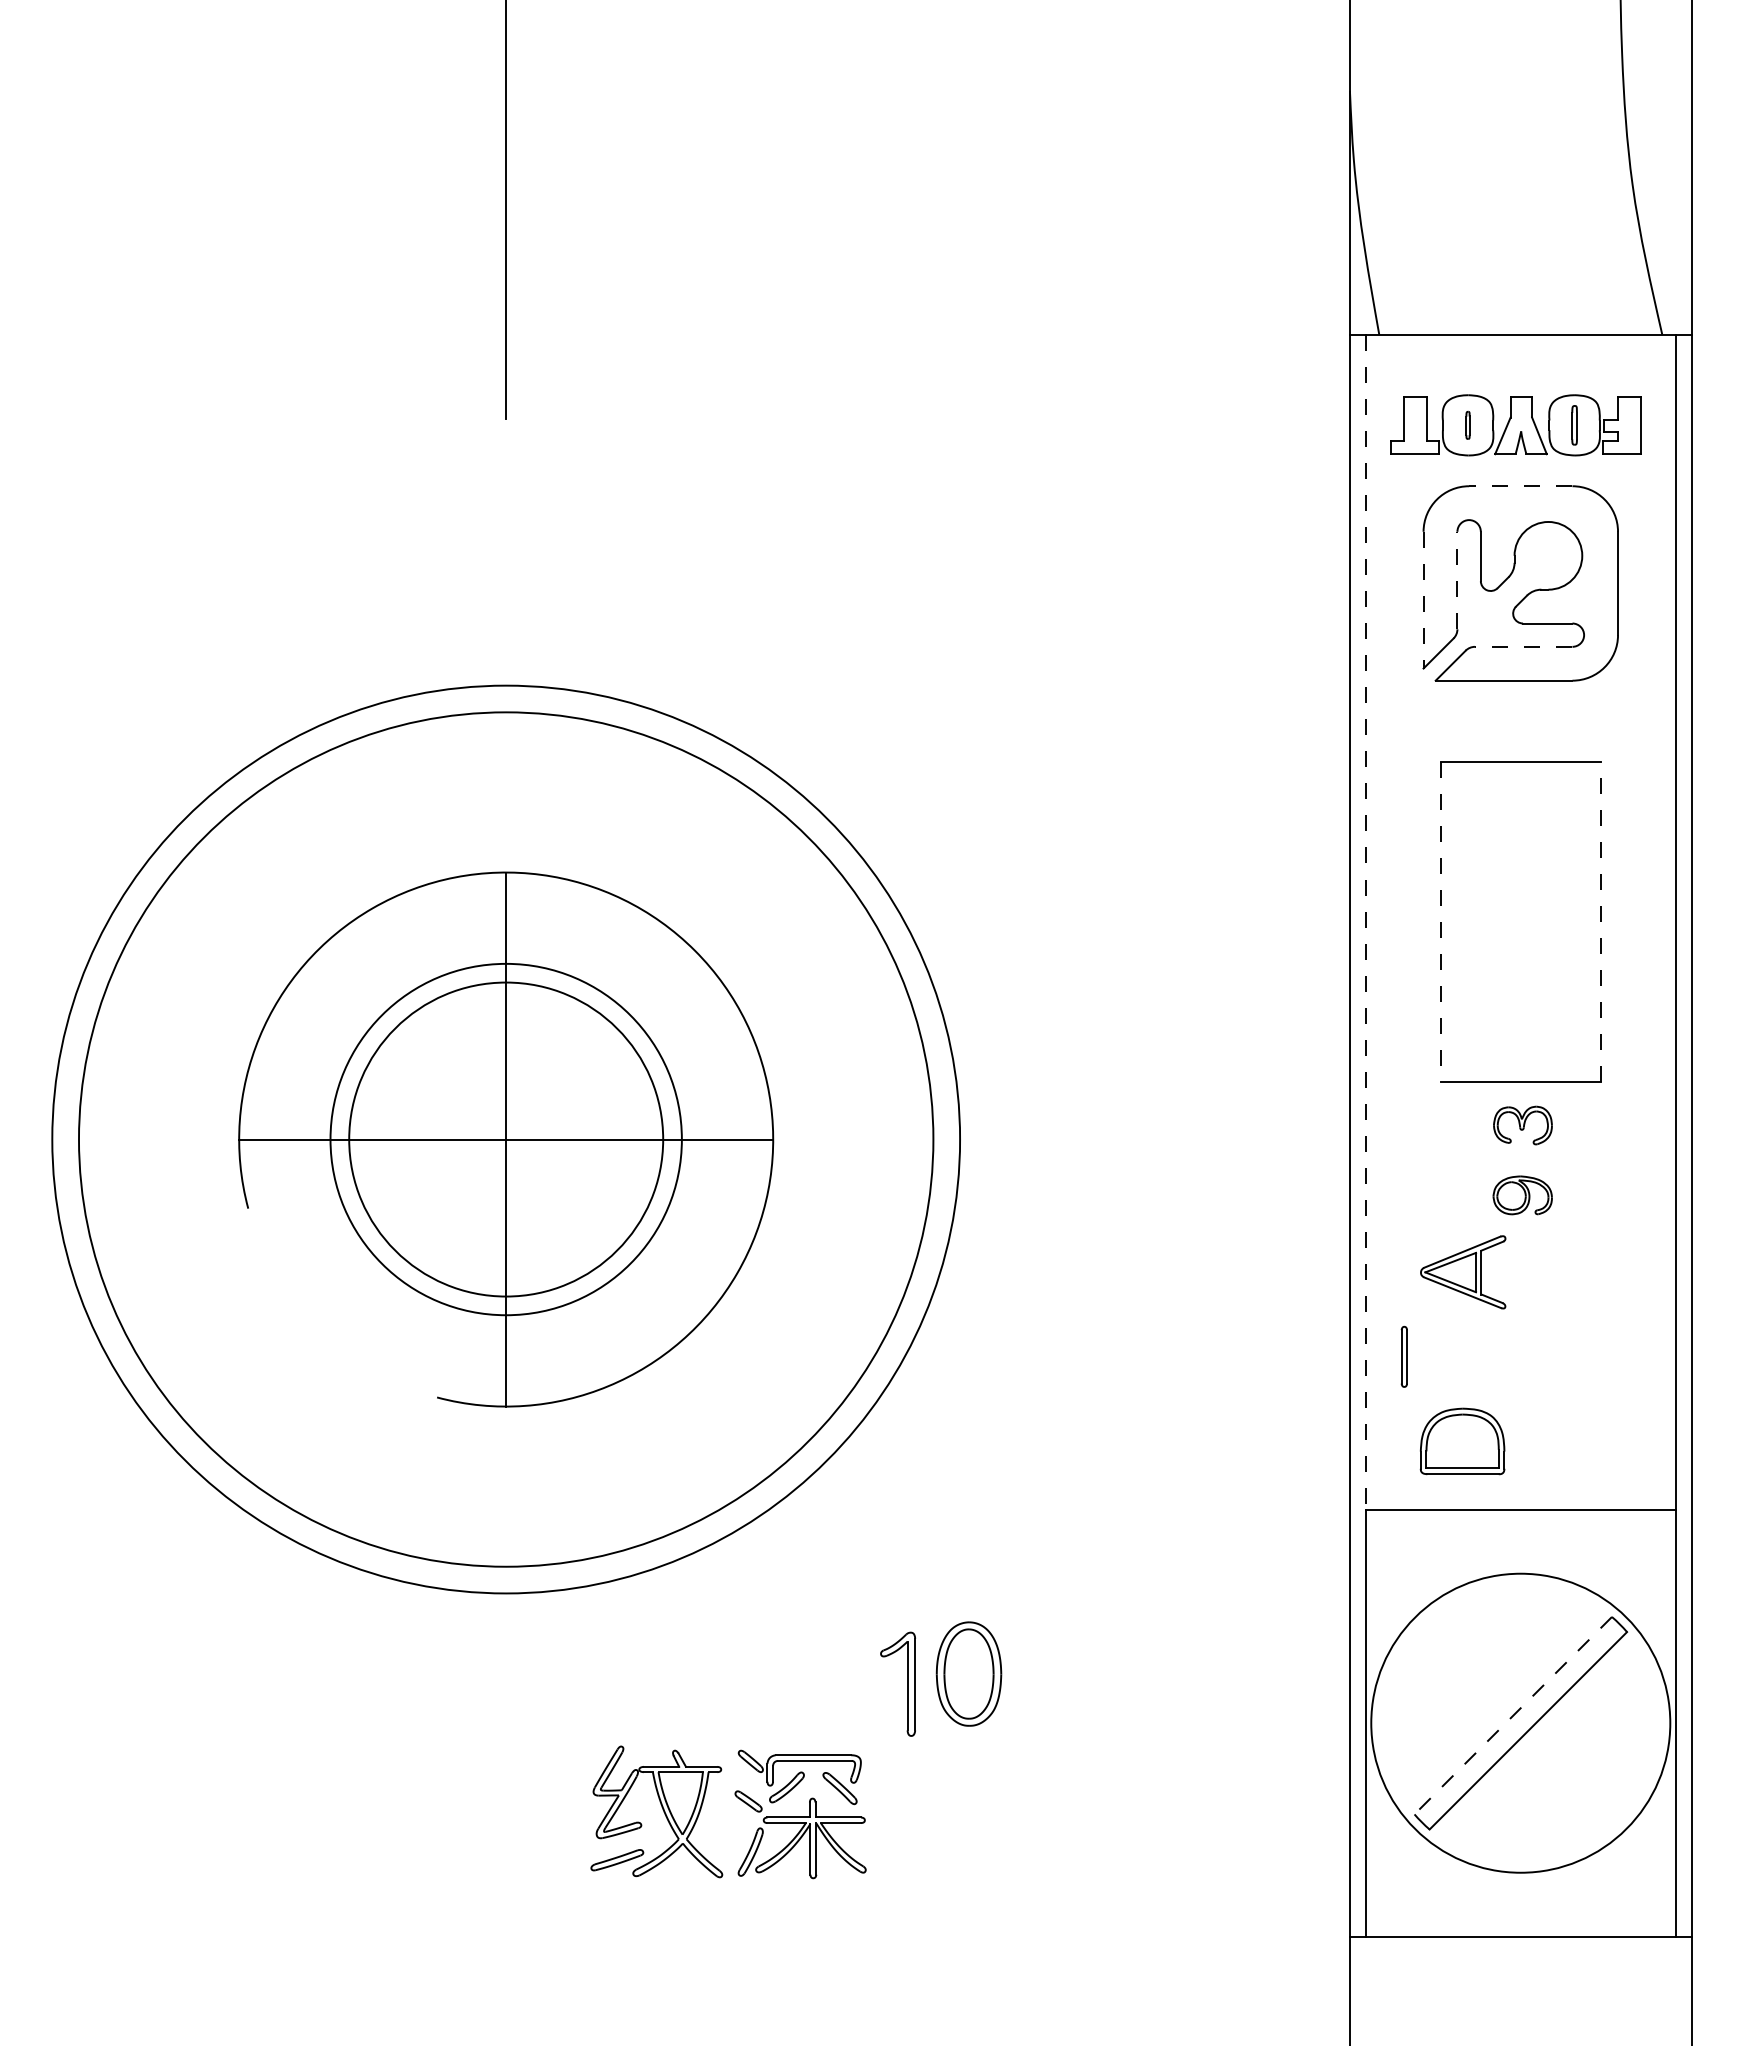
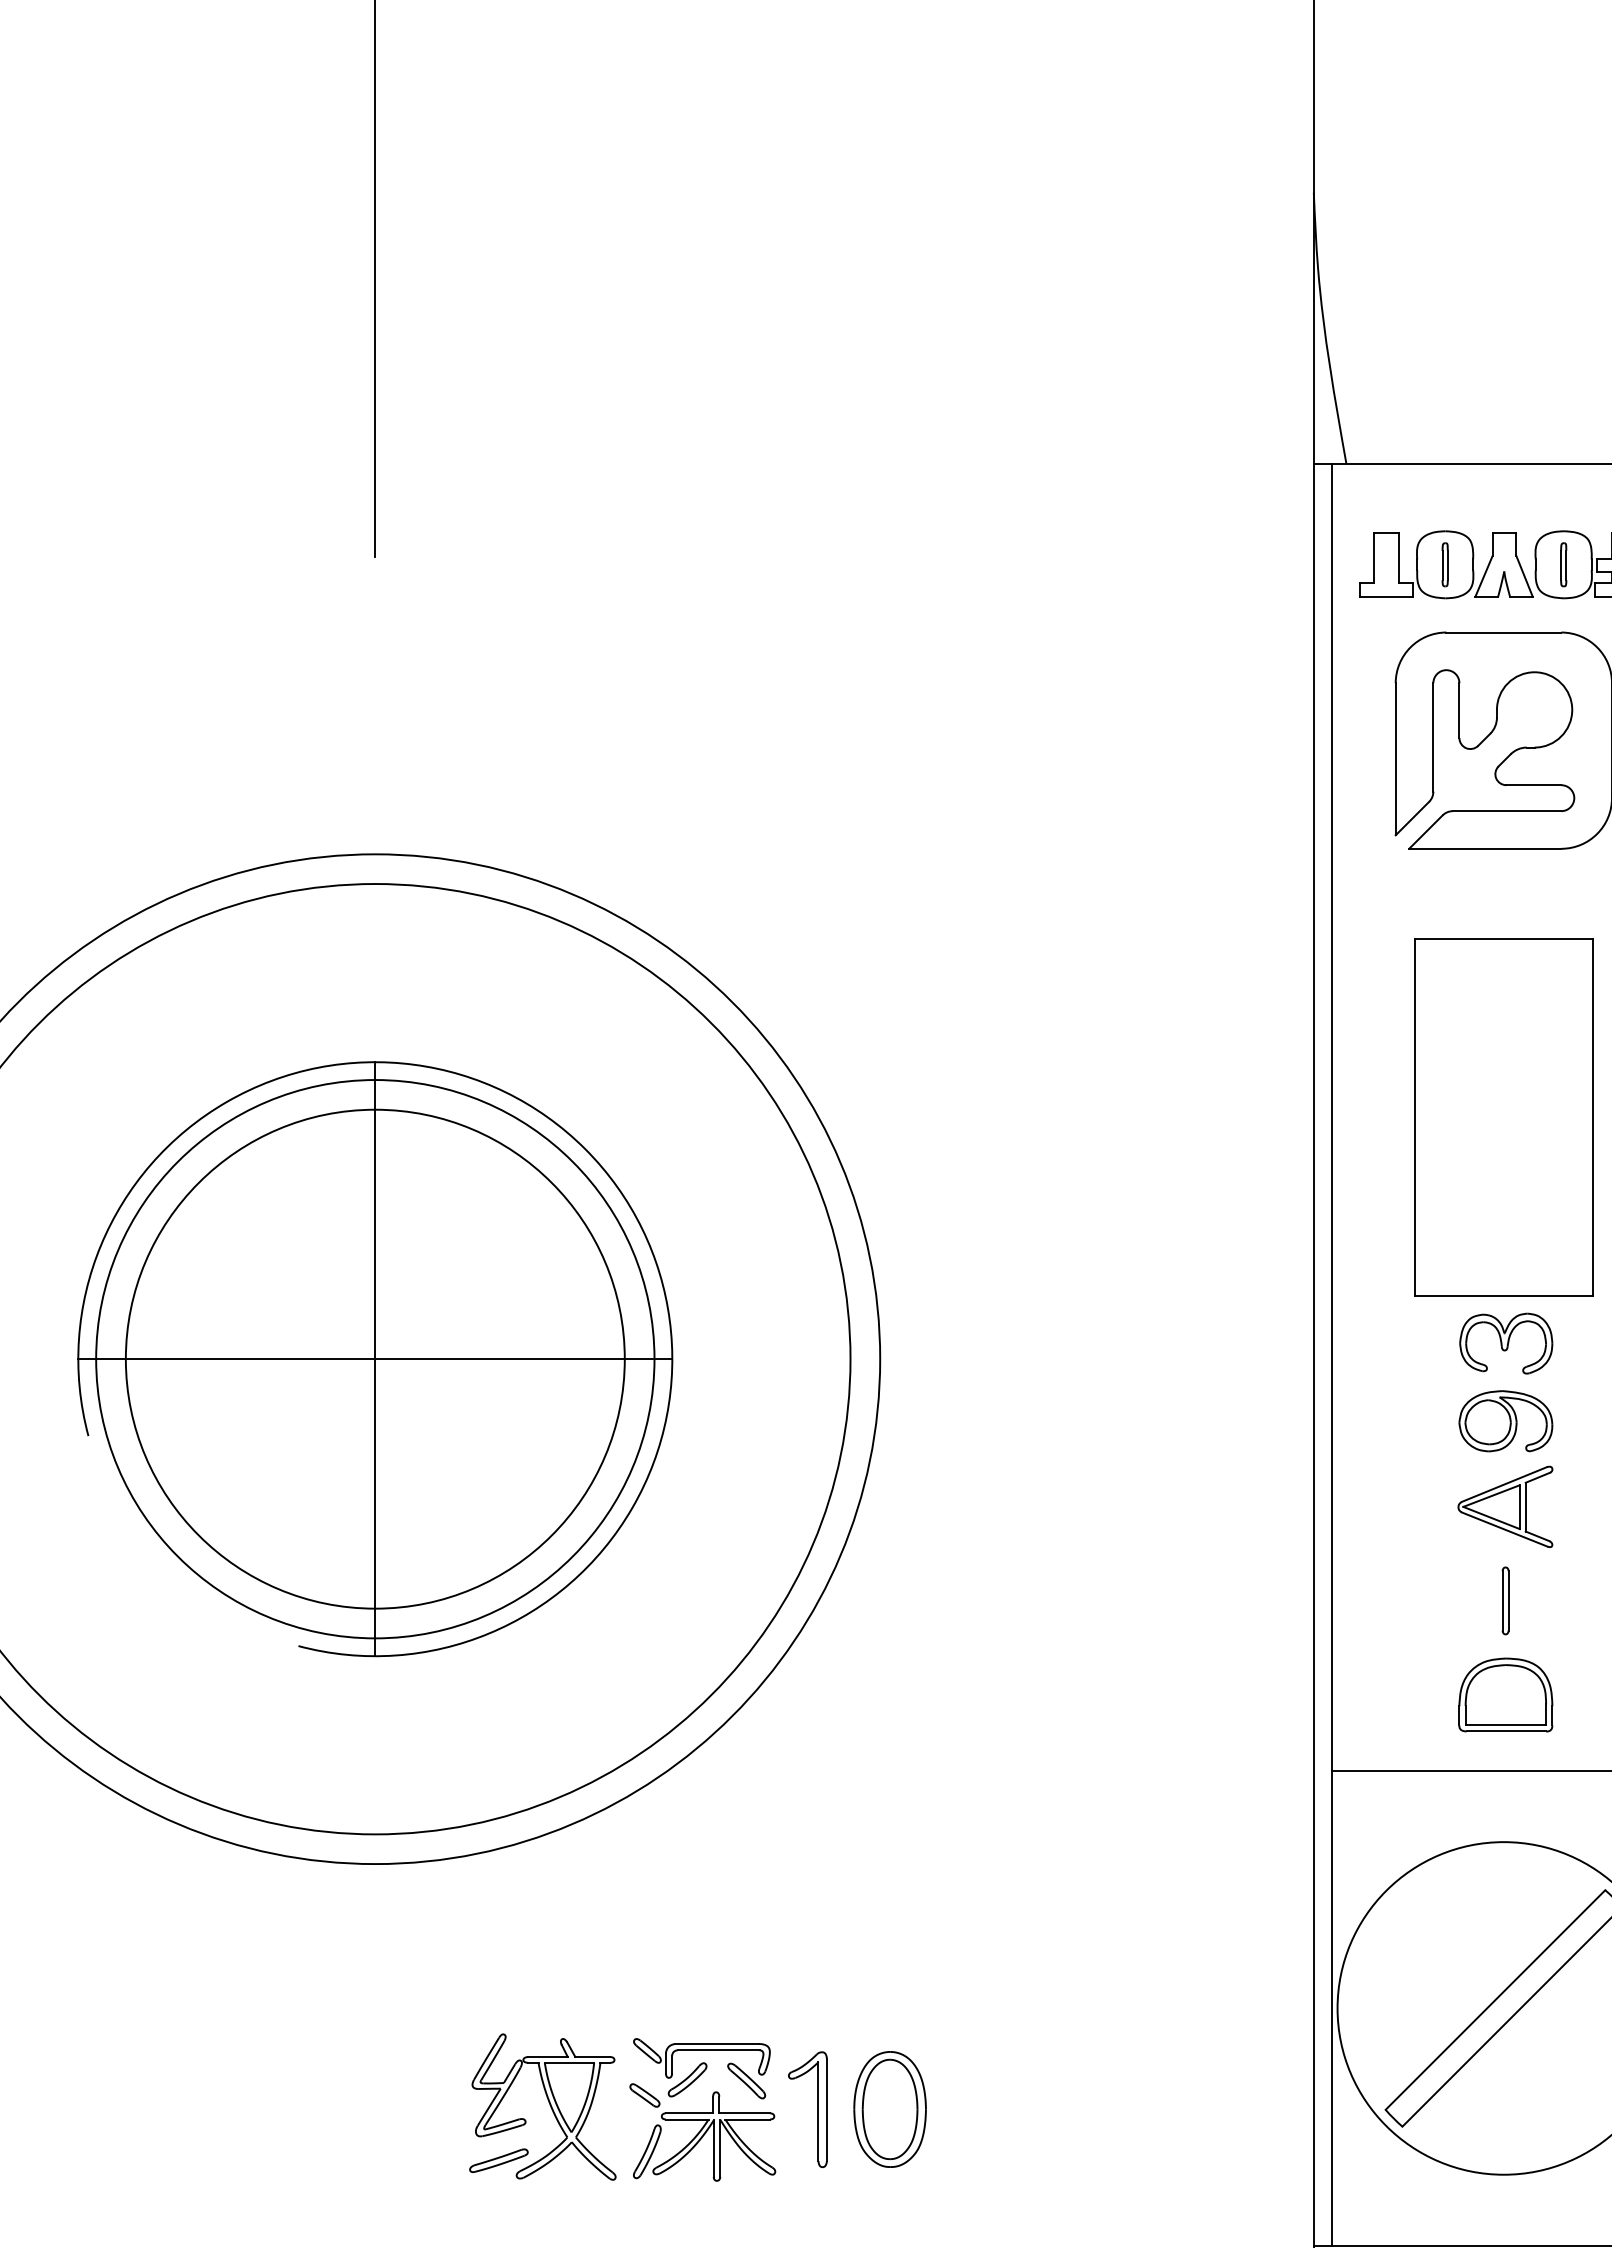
part: (1467, 425) -> (1444, 564), size x1.43
line: (1520, 486) -> (1503, 632), dashed -> solid
line: (1457, 580) -> (1433, 737), dashed -> solid
line: (1423, 600) -> (1395, 759), dashed -> solid
line: (1523, 646) -> (1506, 810), dashed -> solid
line: (1600, 921) -> (1592, 1116), dashed -> solid
line: (1365, 922) -> (1331, 1117), dashed -> solid
line: (1440, 922) -> (1414, 1117), dashed -> solid
part: (1522, 1125) -> (1505, 1343), size x1.43
circle: (505, 1139) -> (374, 1359), size x1.43
circle: (506, 1139) -> (375, 1359), size x1.43
part: (1522, 1195) -> (1505, 1421), size x1.43
part: (1463, 1272) -> (1505, 1507), moved
part: (1403, 1356) -> (1504, 1600), moved
part: (1462, 1441) -> (1505, 1695), moved
part: (968, 1673) -> (889, 2108), moved
part: (907, 1683) -> (818, 2108), moved
line: (1513, 1715) -> (1495, 1999), dashed -> solid

